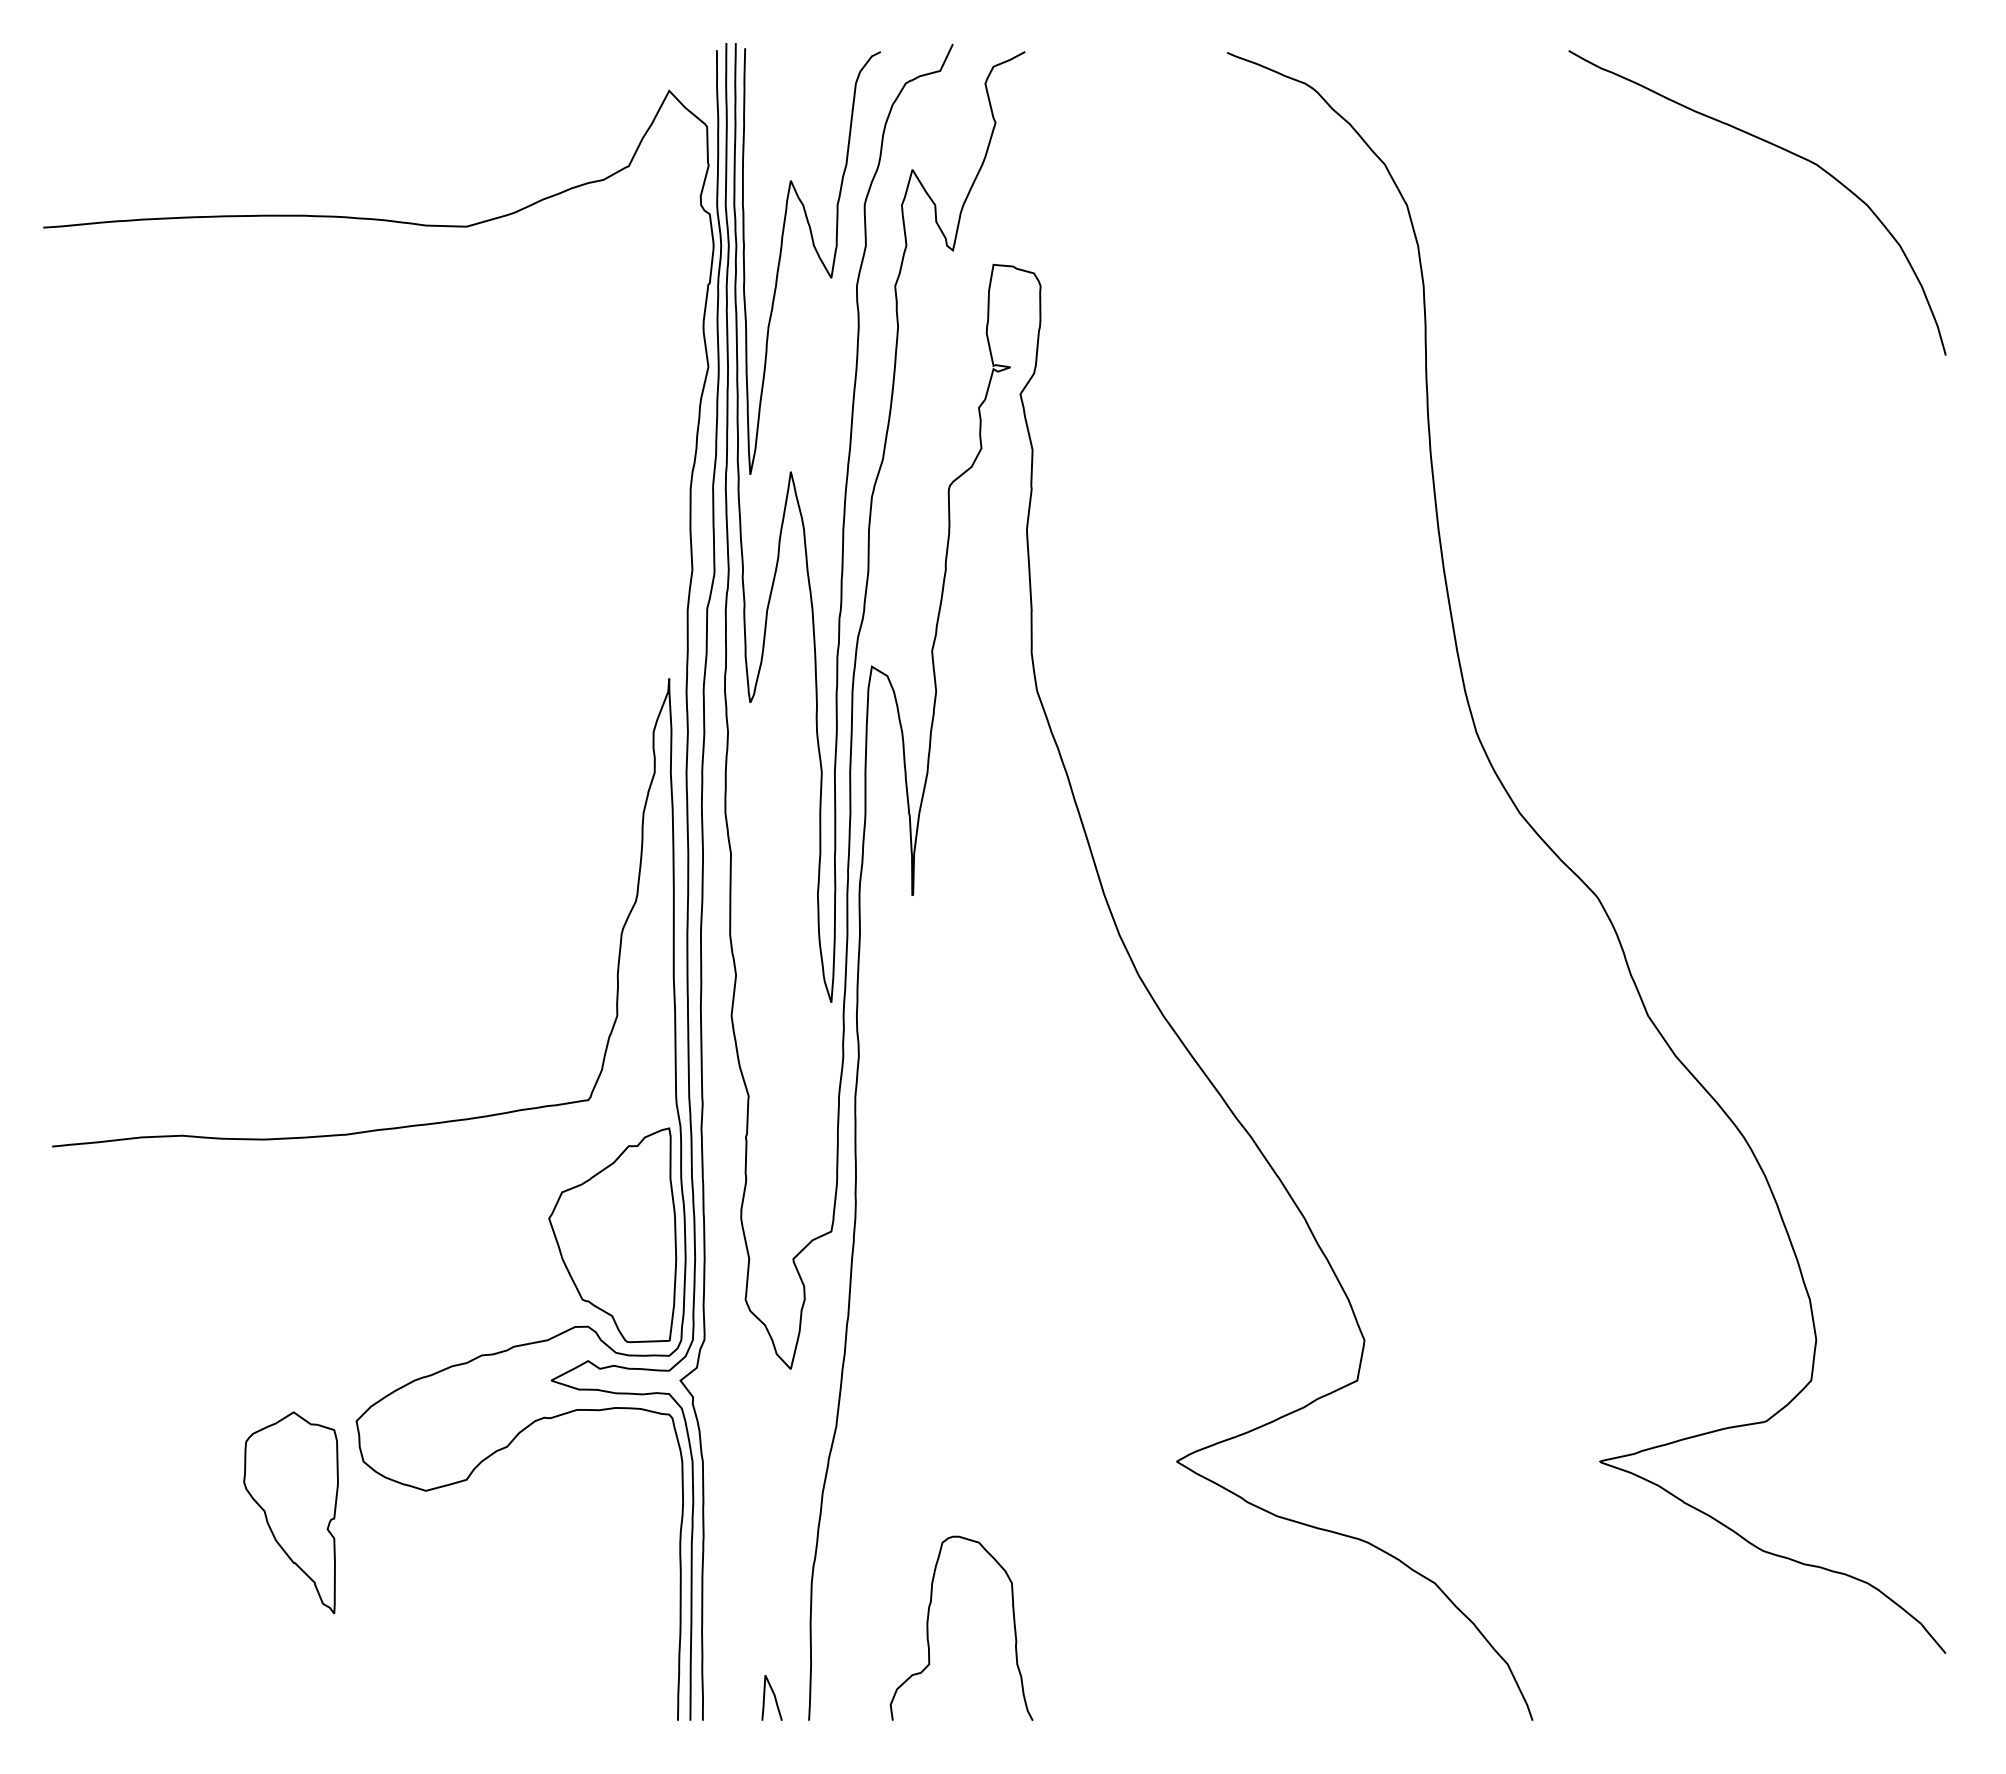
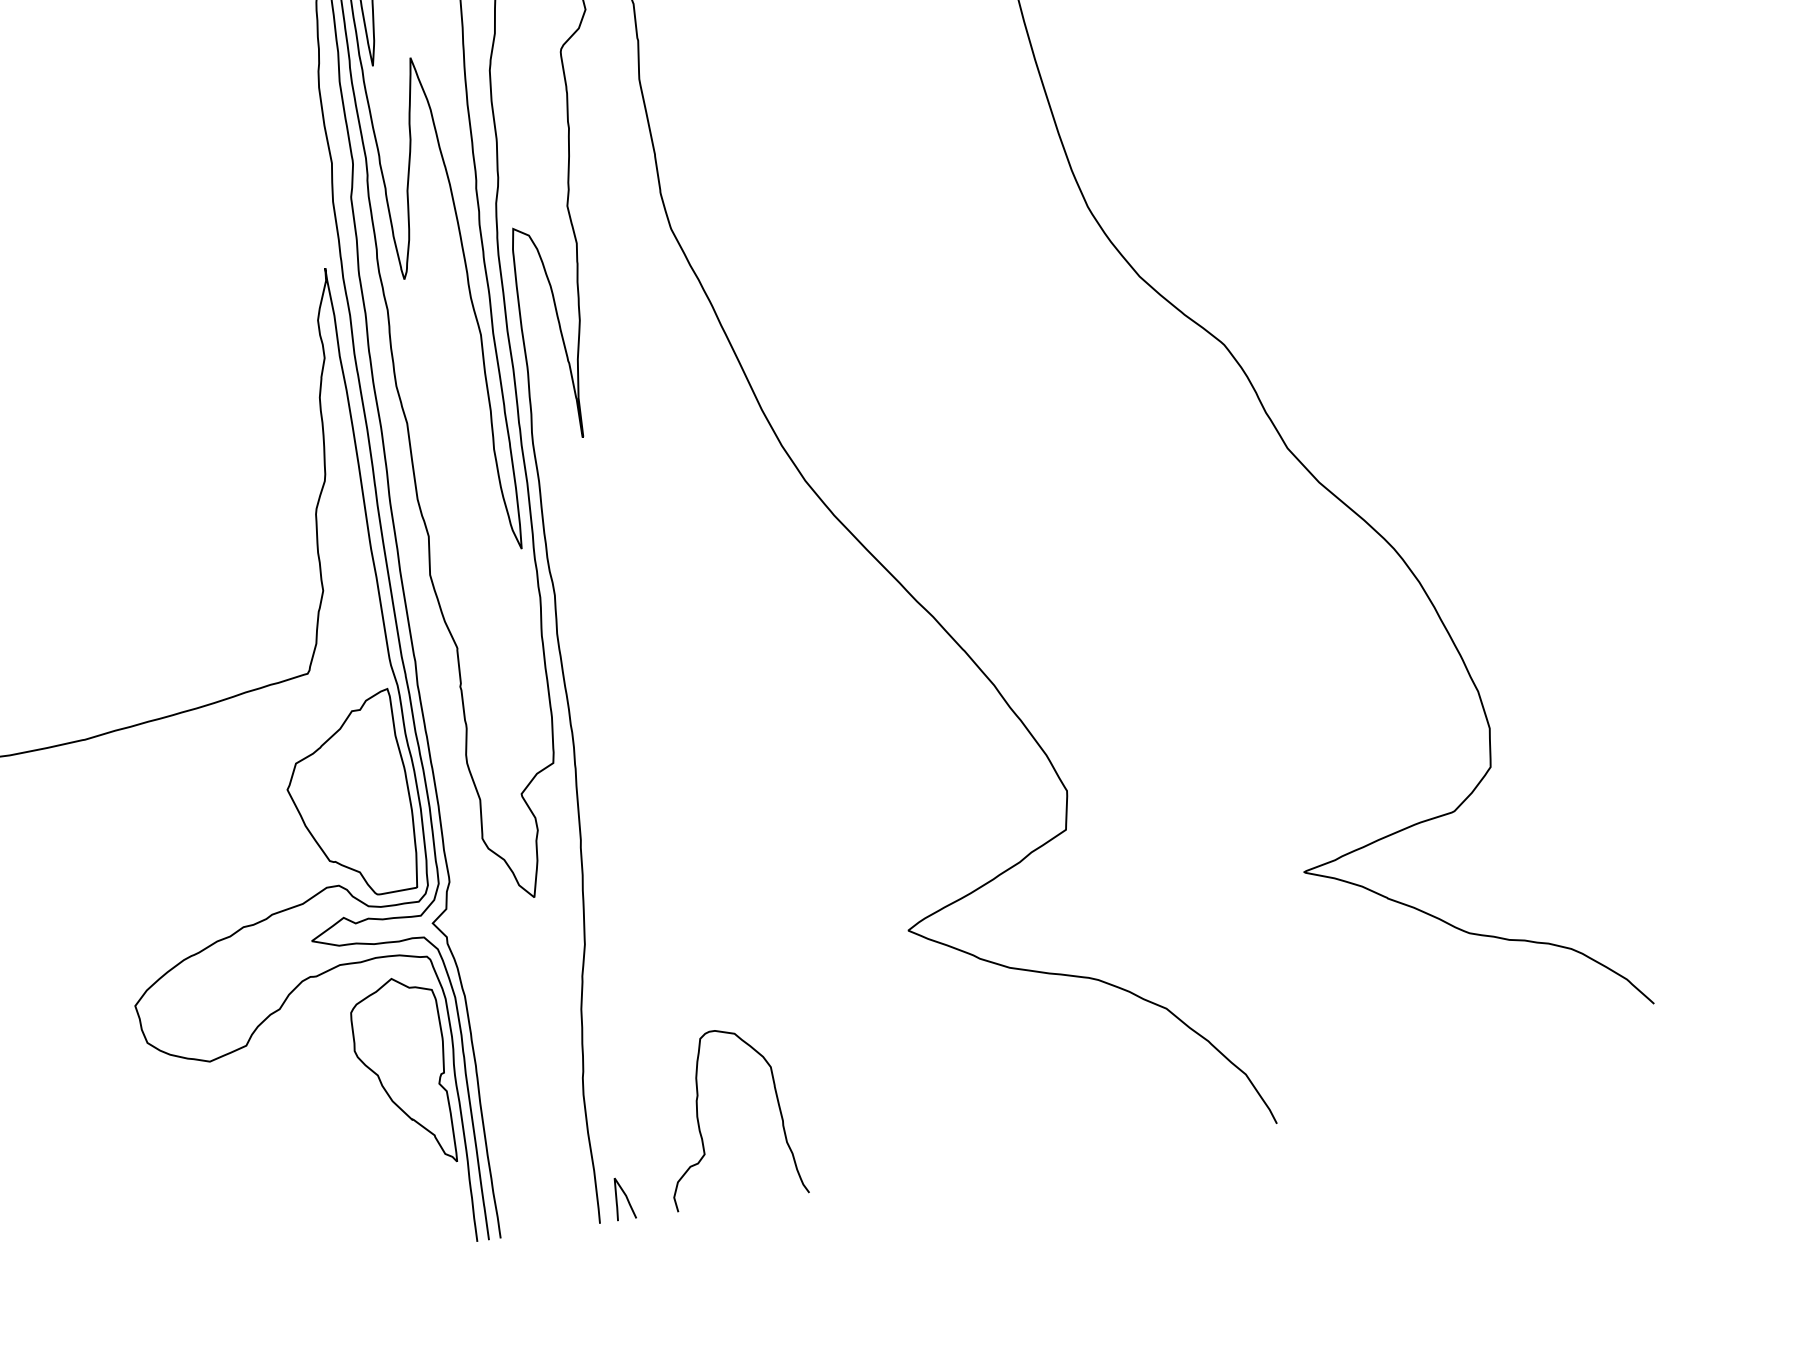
part: (290, 1512) -> (402, 1073), moved
curve: (773, 1695) -> (625, 1195), moved

